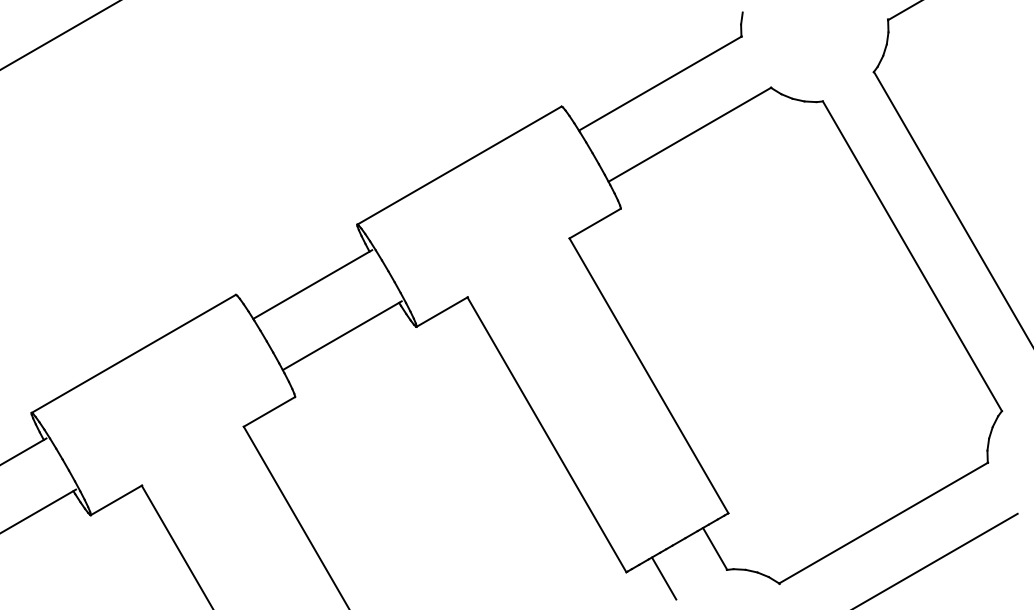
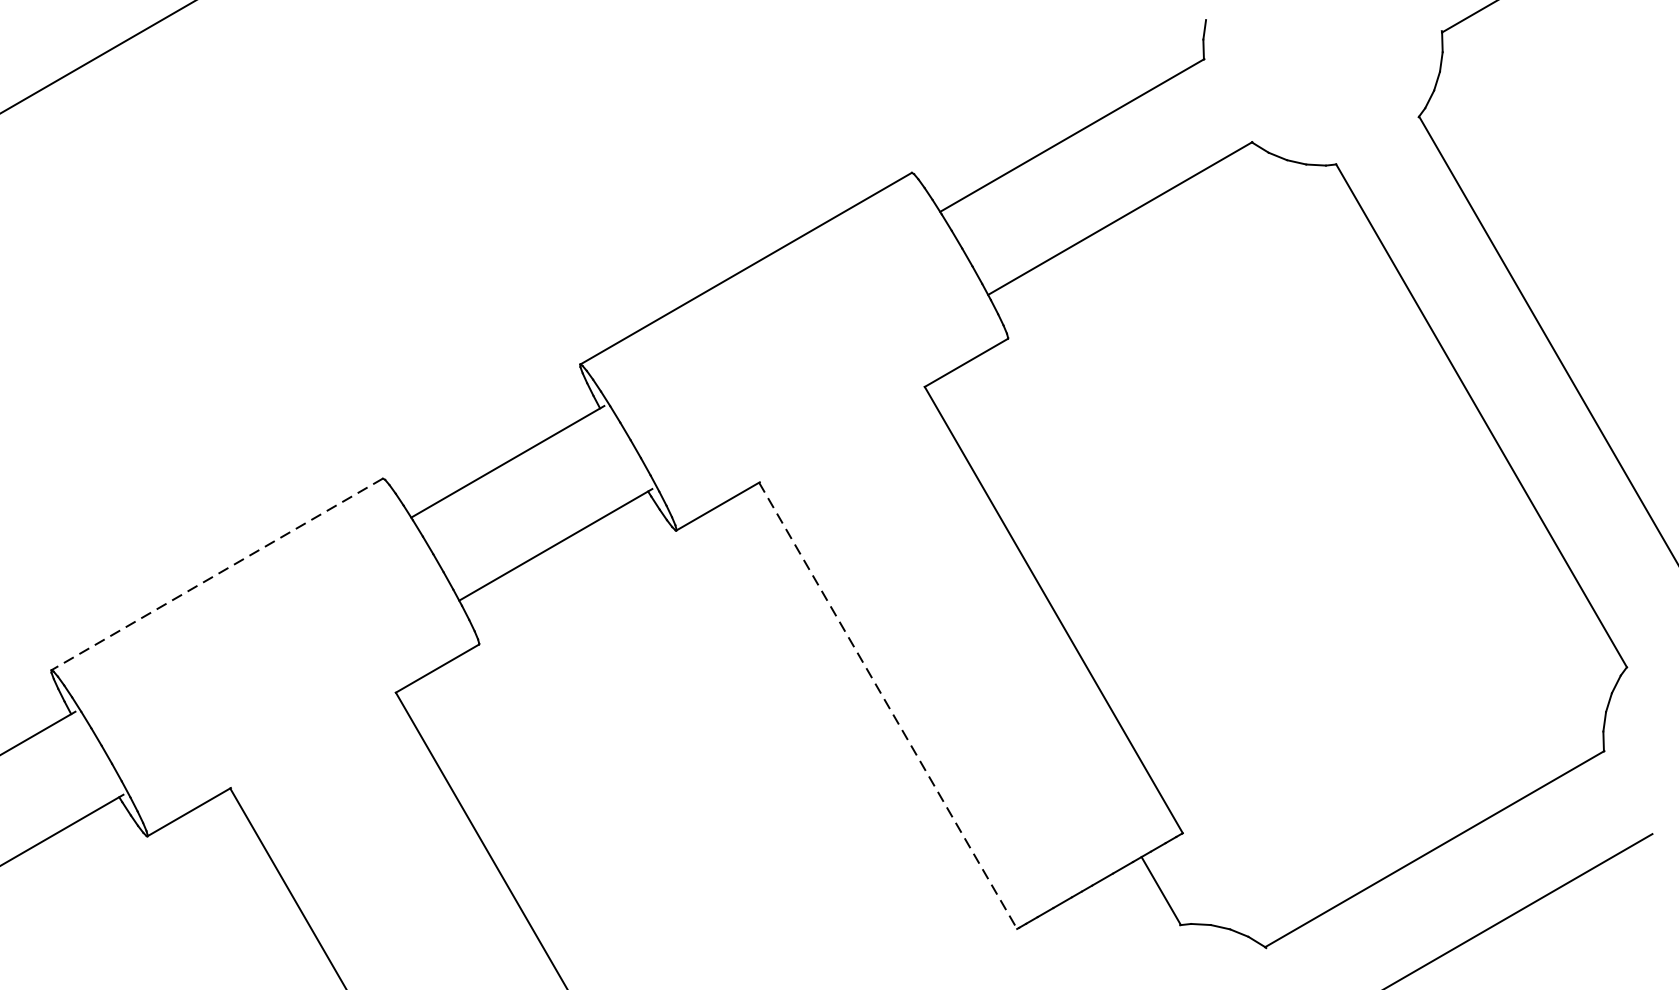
line: (133, 353) -> (216, 573), solid -> dashed
line: (546, 434) -> (887, 705), solid -> dashed
line: (664, 578) -> (1078, 939), removed

